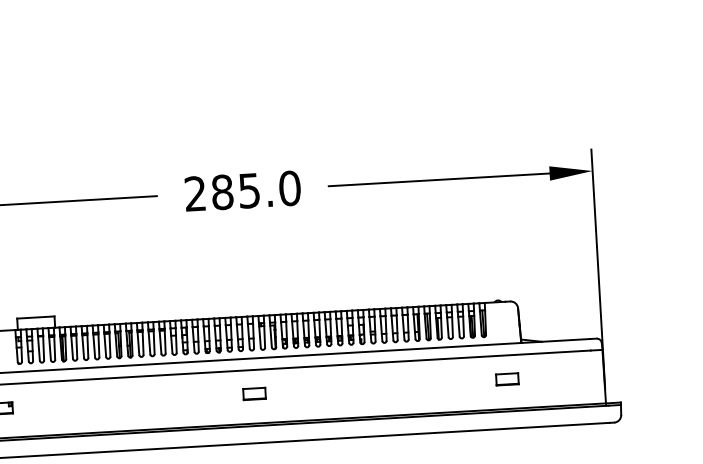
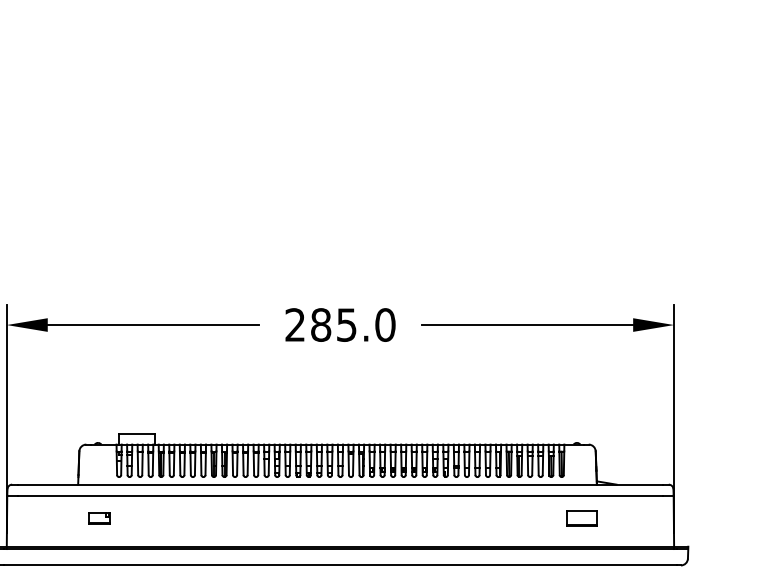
part: (507, 379) -> (581, 518), size x1.4
part: (254, 393) -> (340, 518), removed

